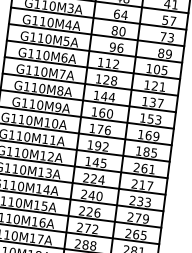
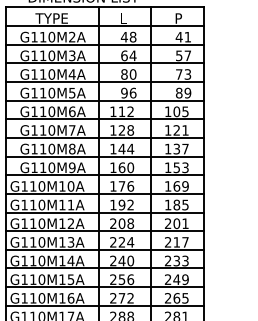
text: (96, 162) -> (122, 223), 145 -> 208
text: (144, 168) -> (176, 223), 261 -> 201
text: (89, 211) -> (121, 279), 226 -> 256
text: (138, 217) -> (176, 279), 279 -> 249

